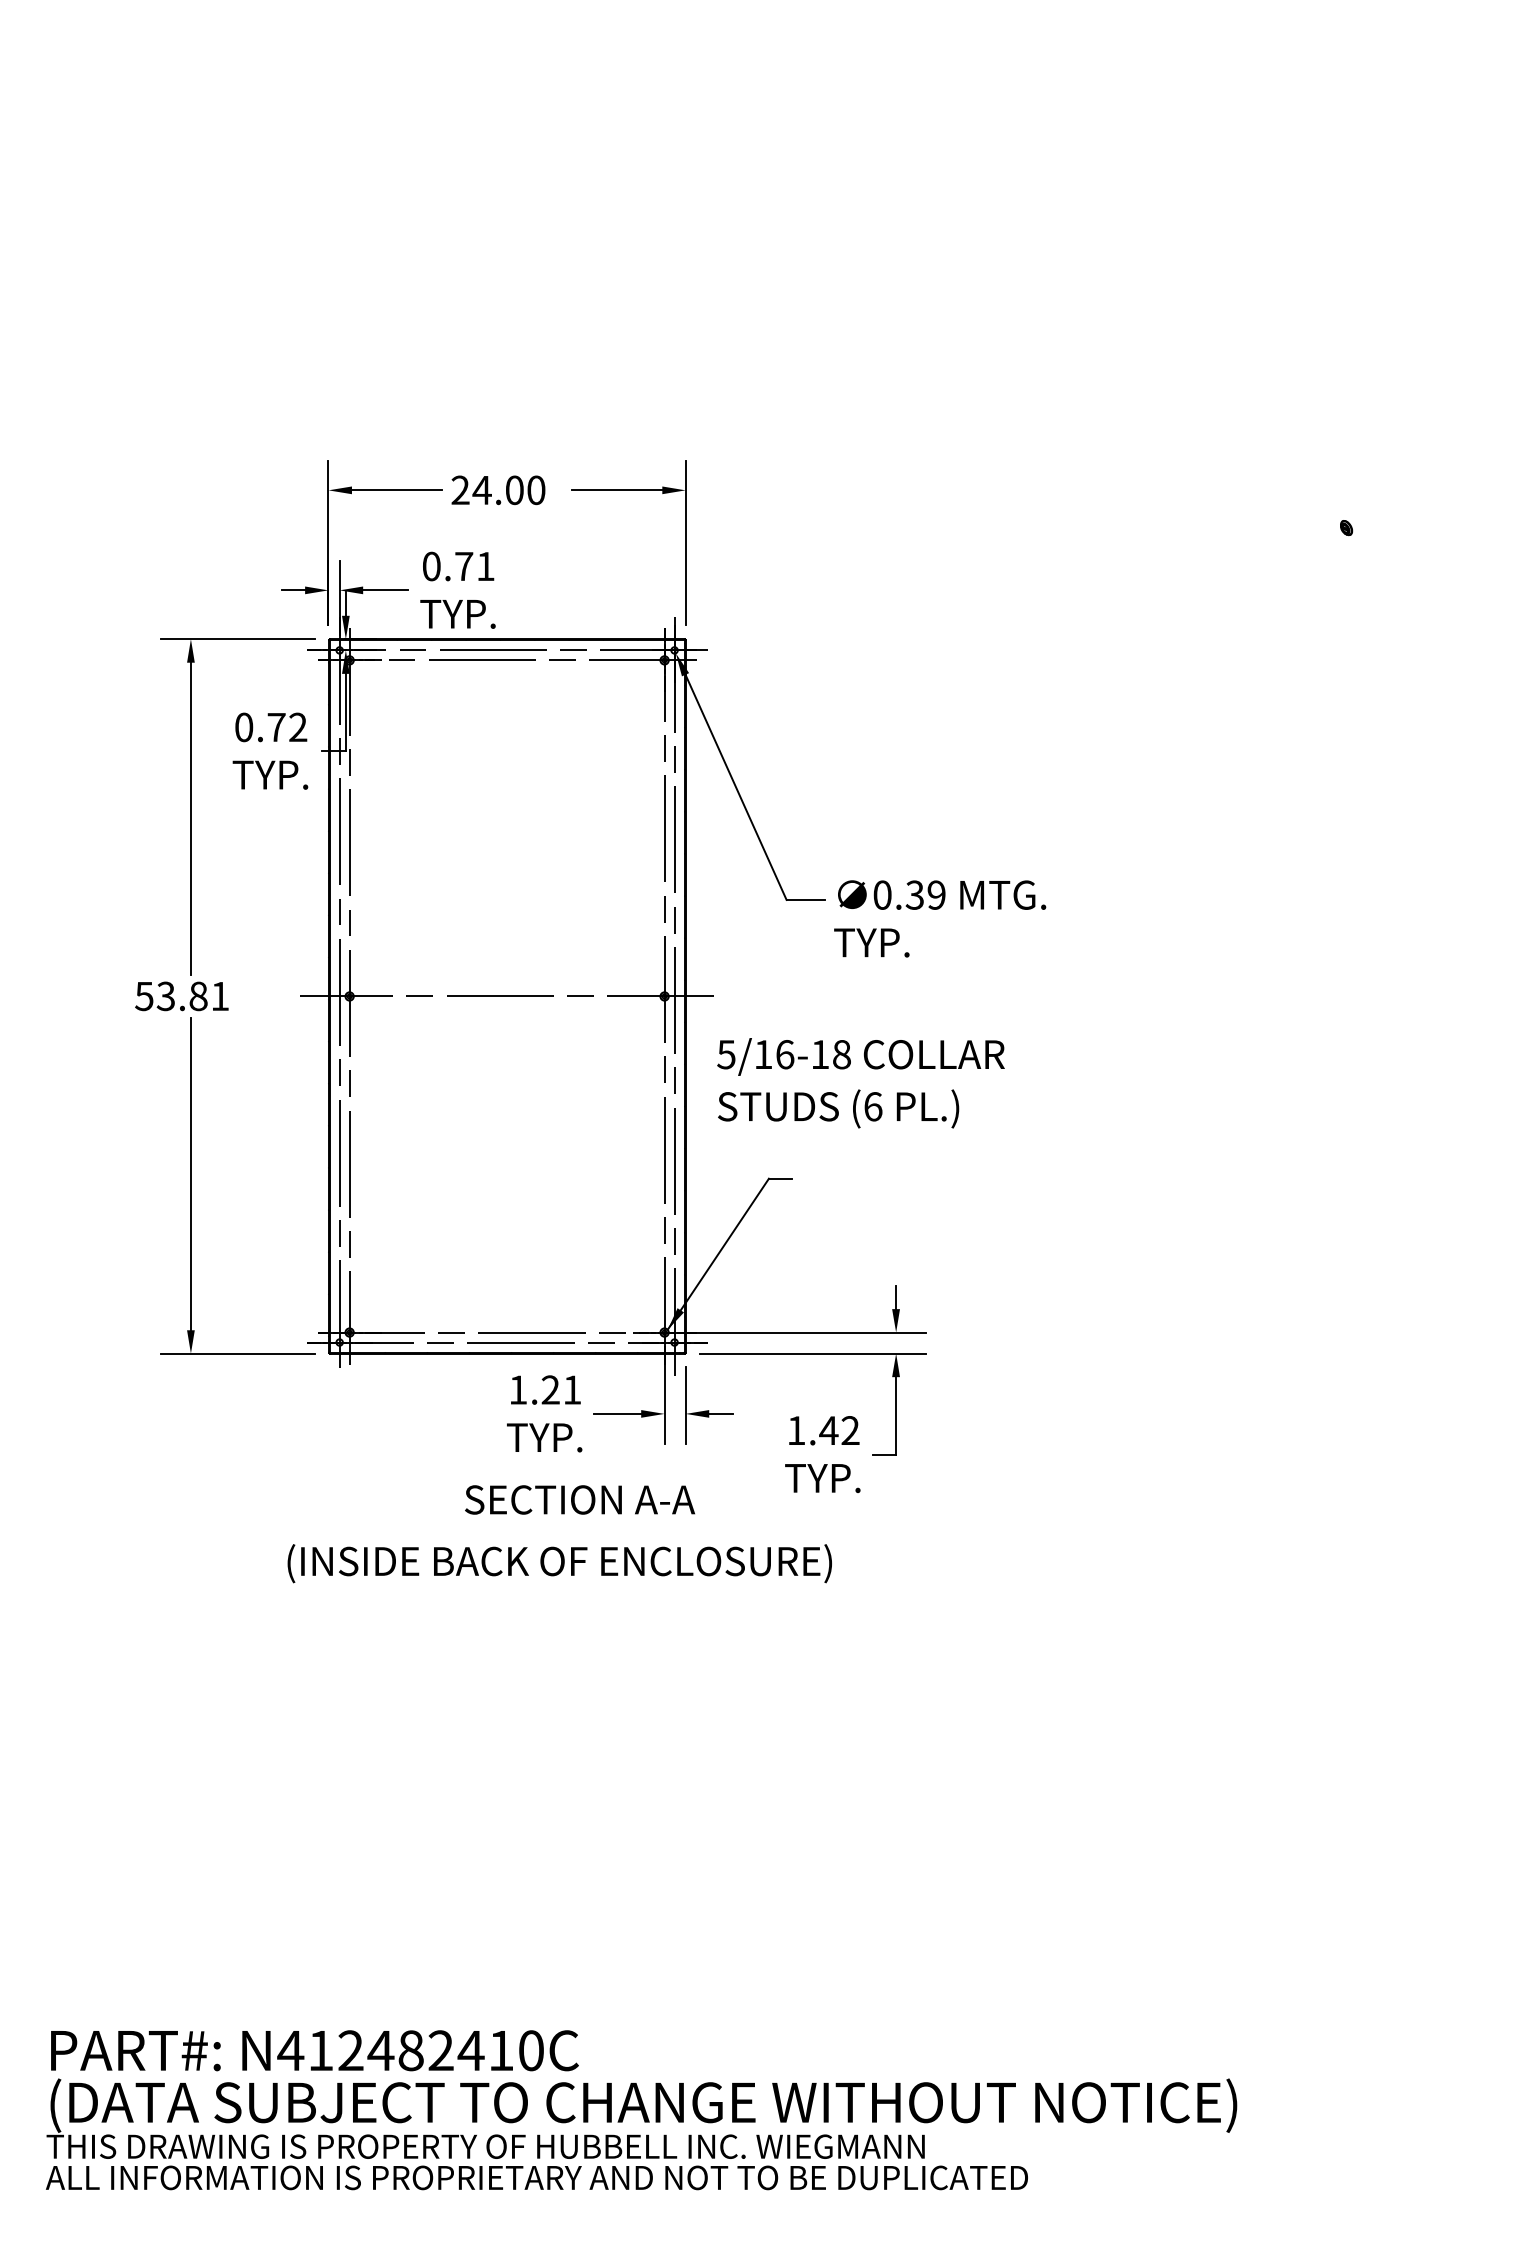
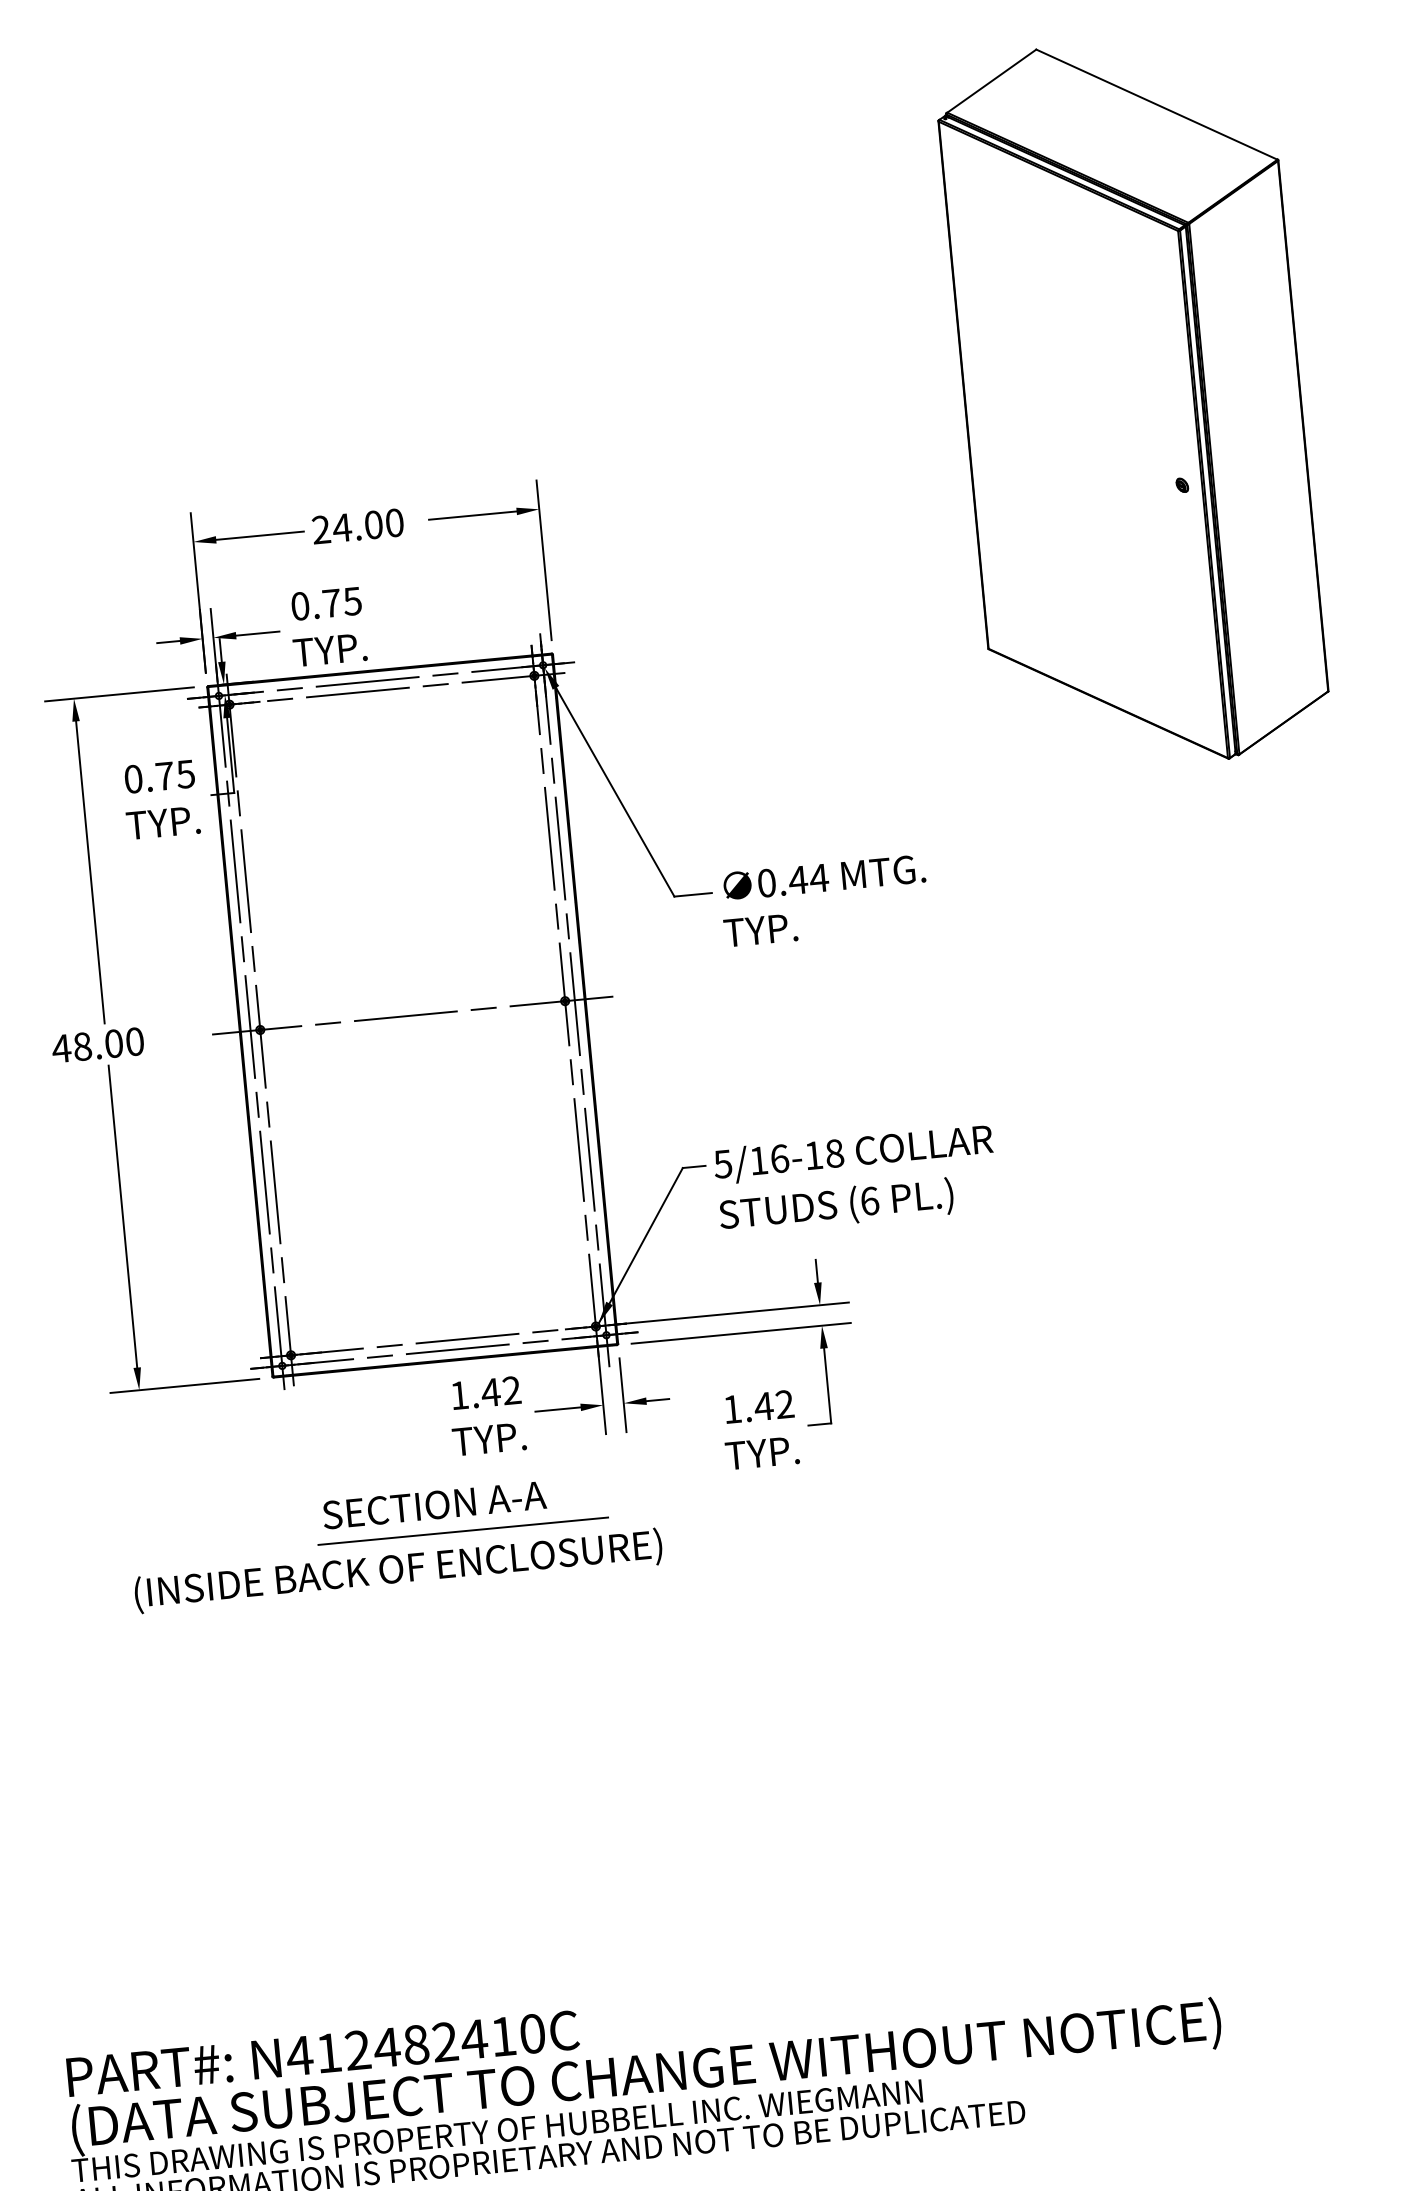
part: (1304, 439) -> (1133, 403), added
text: (485, 566) -> (352, 601), 0.71 -> 0.75
text: (297, 727) -> (185, 774), 0.72 -> 0.75
text: (925, 894) -> (808, 878), 0.39 -> 0.44
text: (181, 996) -> (97, 1045), 53.81 -> 48.00
text: (860, 1083) -> (855, 1179), moved
text: (560, 1389) -> (500, 1391), 1.21 -> 1.42
text: (579, 1499) -> (433, 1504), moved
line: (508, 1529) -> (462, 1531), added
text: (559, 1563) -> (398, 1570), moved

